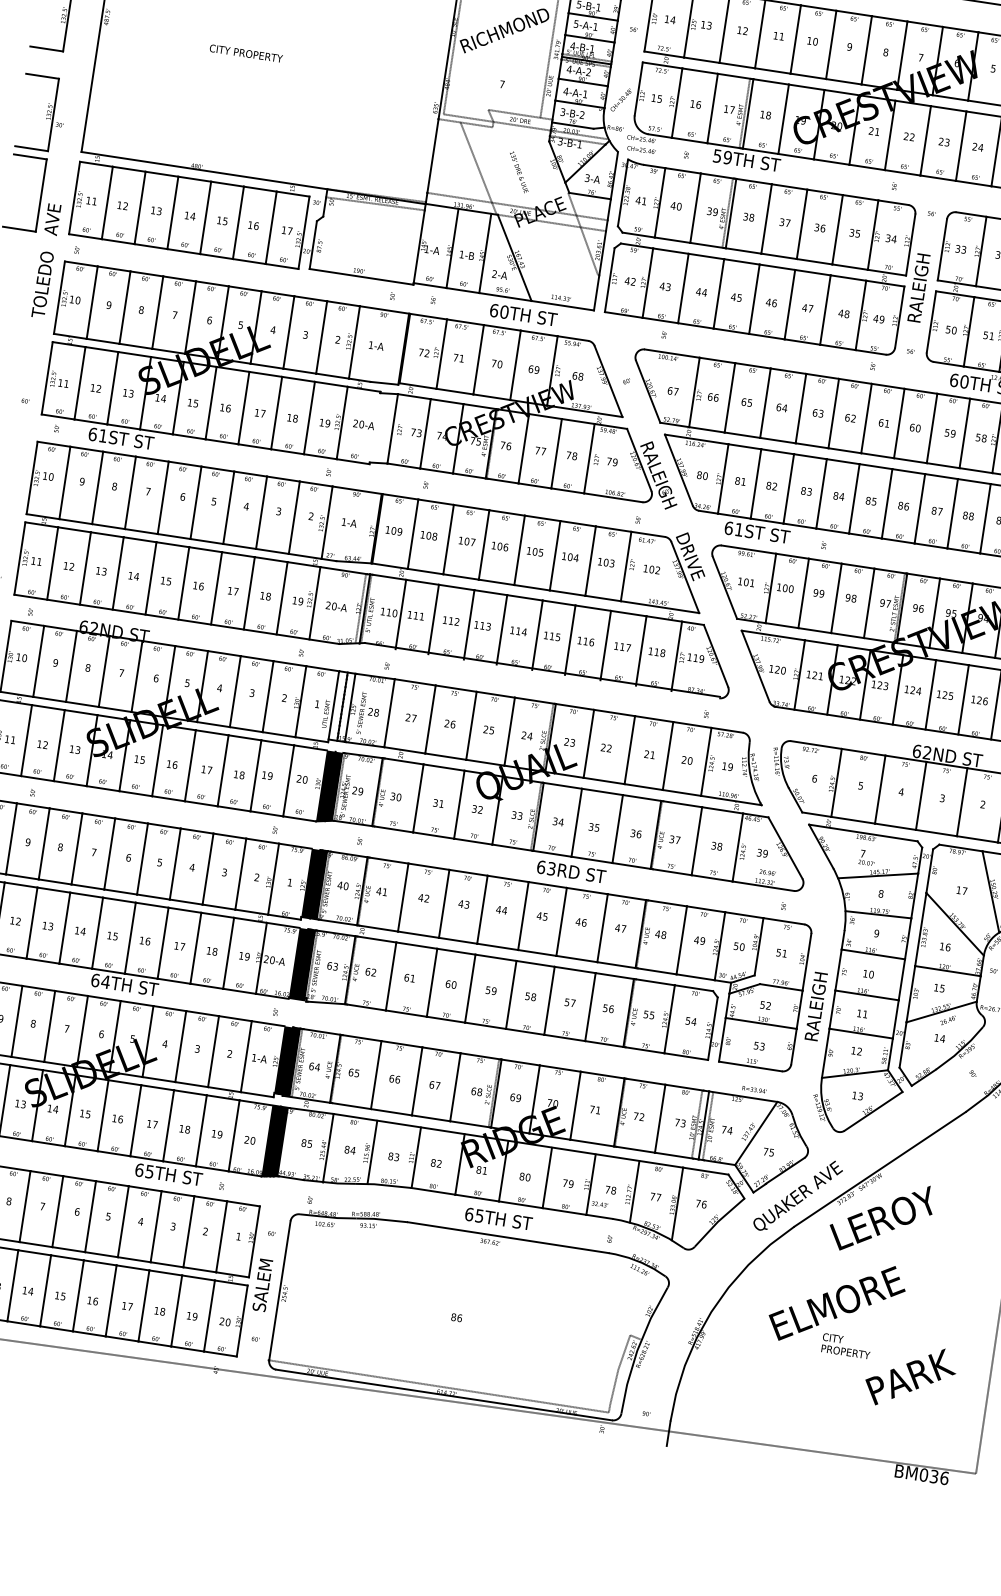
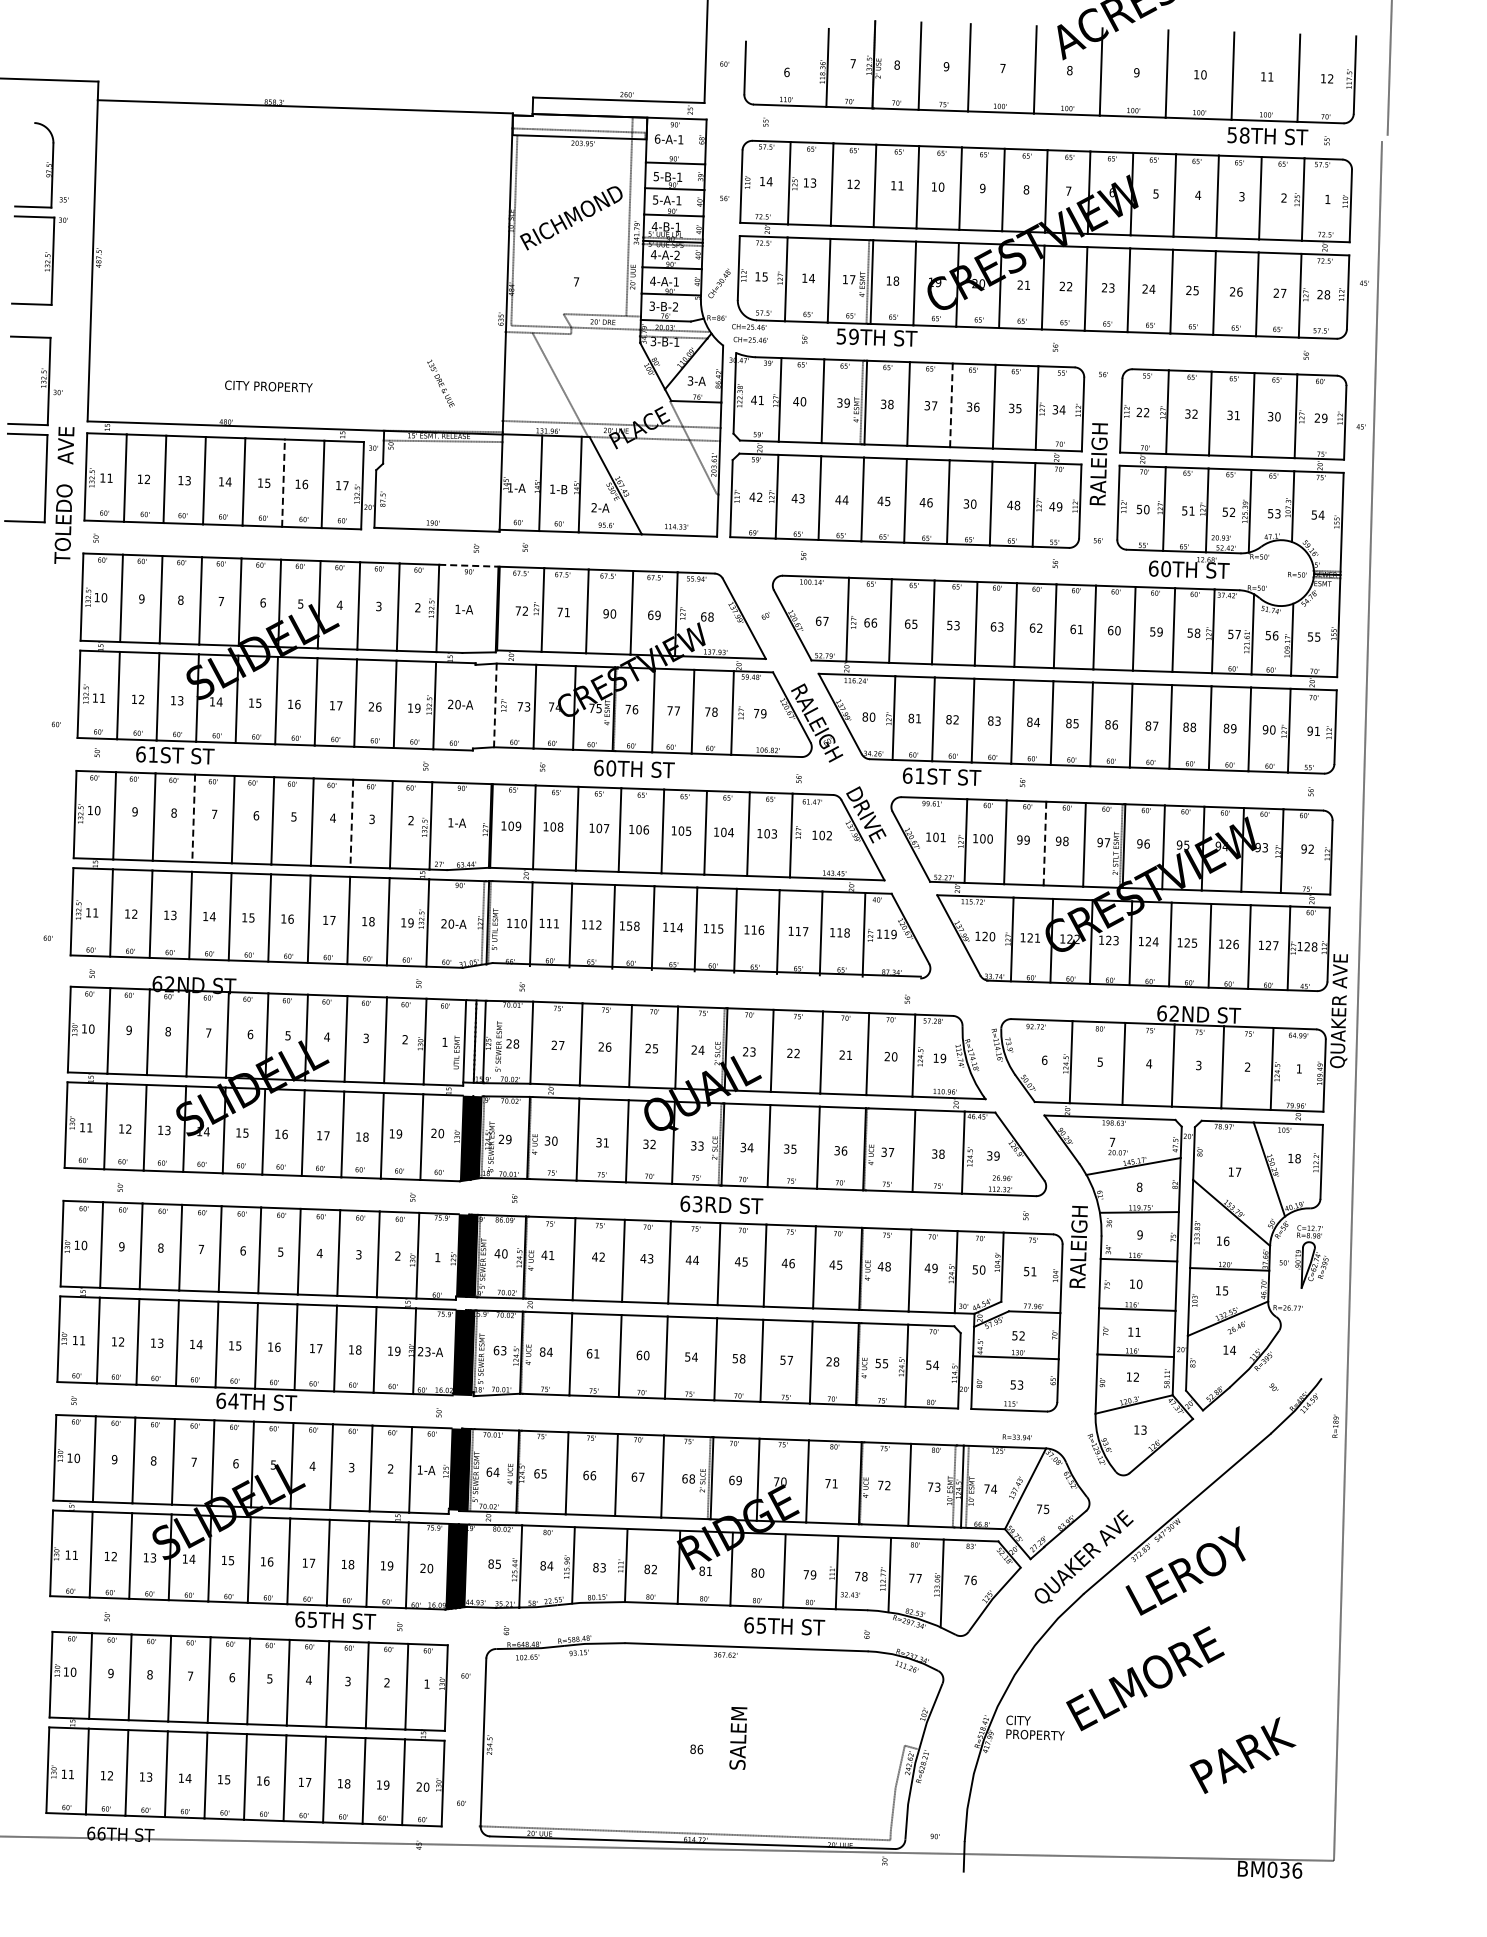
text: (245, 53) -> (268, 386), moved
text: (698, 104) -> (811, 278), 16 -> 14
text: (518, 172) -> (440, 383), moved
line: (238, 223) -> (283, 483), solid -> dashed
line: (802, 224) -> (951, 405), solid -> dashed
text: (960, 249) -> (1142, 412), 33 -> 22
text: (46, 260) -> (64, 494), moved
text: (807, 307) -> (969, 503), 47 -> 30
line: (384, 309) -> (468, 565), solid -> dashed
text: (523, 315) -> (634, 769), moved
text: (493, 363) -> (605, 613), 70 -> 90
text: (781, 407) -> (953, 625), 64 -> 53
text: (292, 417) -> (374, 706), 18 -> 26
line: (392, 428) -> (495, 705), solid -> dashed
line: (130, 493) -> (193, 818), solid -> dashed
line: (261, 512) -> (351, 823), solid -> dashed
line: (836, 598) -> (1044, 843), solid -> dashed
text: (485, 625) -> (632, 925), 113 -> 158
text: (571, 871) -> (721, 1204), moved
text: (623, 928) -> (839, 1264), 47 -> 45
text: (272, 959) -> (427, 1351), 20-A -> 23-A
text: (370, 971) -> (545, 1351), 62 -> 84
text: (493, 990) -> (694, 1356), 59 -> 54
text: (816, 1006) -> (1078, 1246), moved
text: (608, 1008) -> (832, 1361), 56 -> 28
text: (498, 1219) -> (784, 1626), moved
text: (262, 1285) -> (738, 1738), moved
text: (846, 1345) -> (1035, 1727), moved

